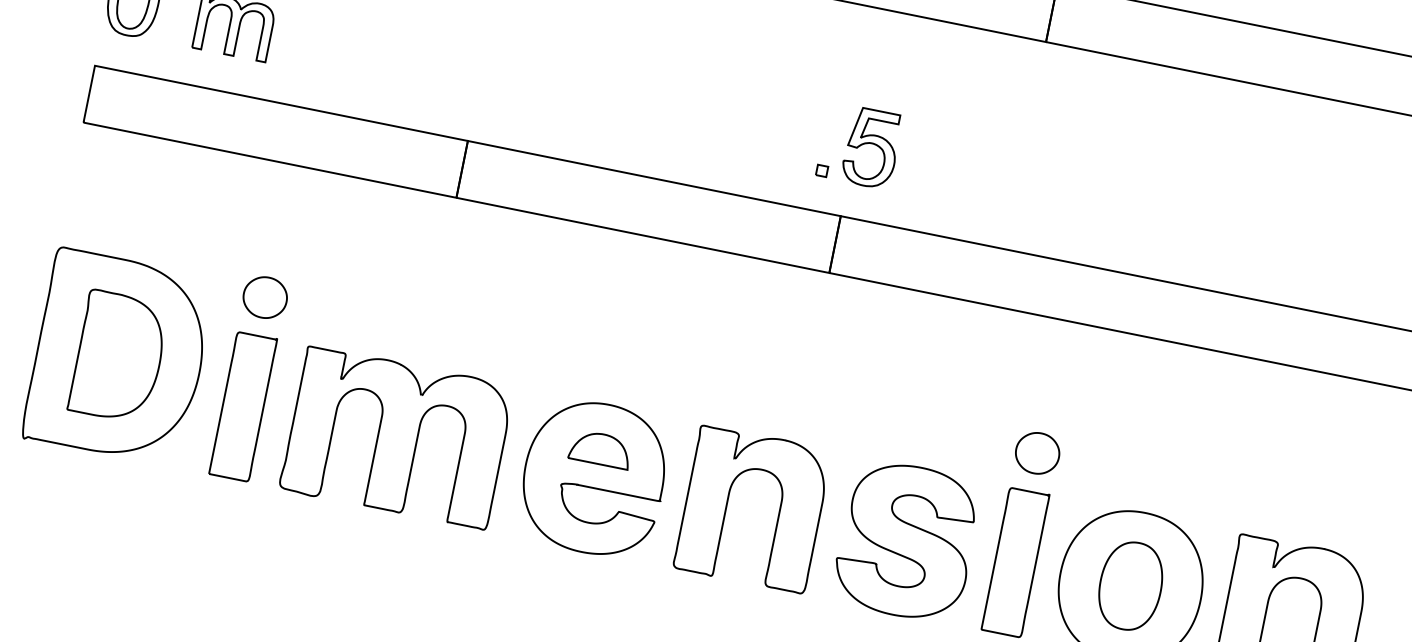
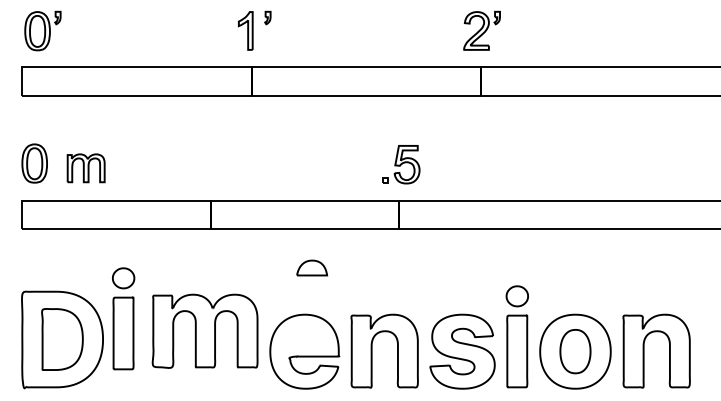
part: (249, 377) -> (123, 318), moved
part: (396, 435) -> (204, 330), moved
part: (599, 447) -> (311, 267), moved

